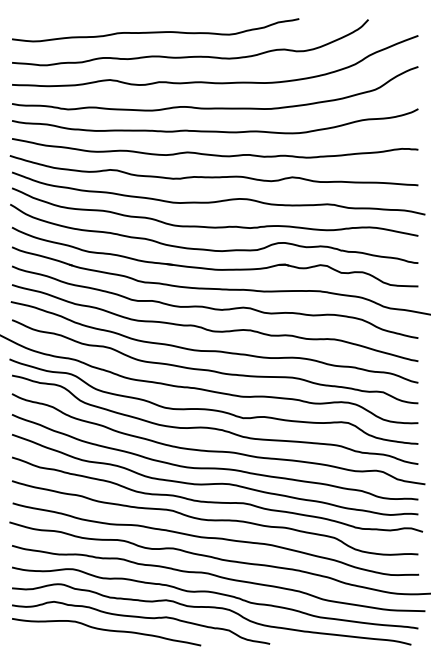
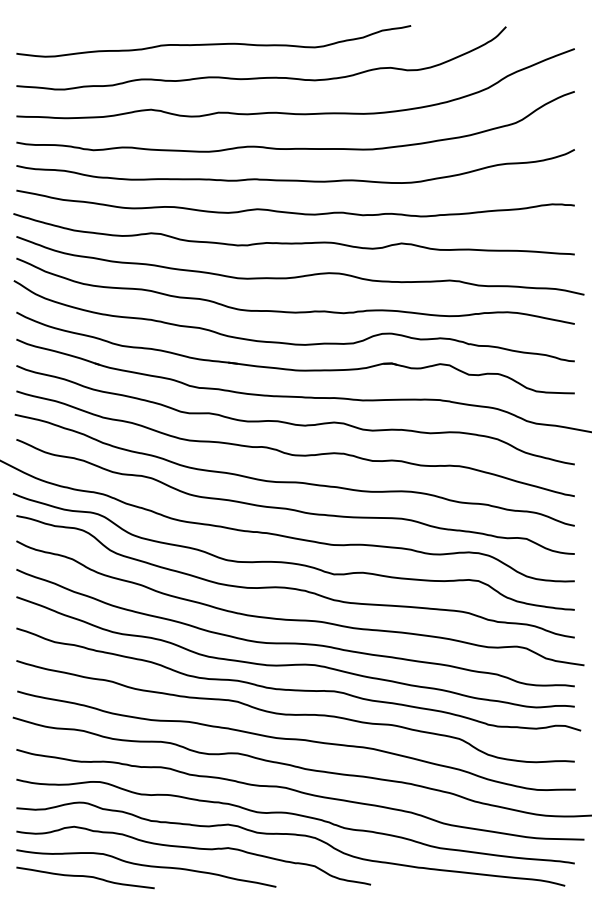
curve: (62, 638) -> (85, 877), added

